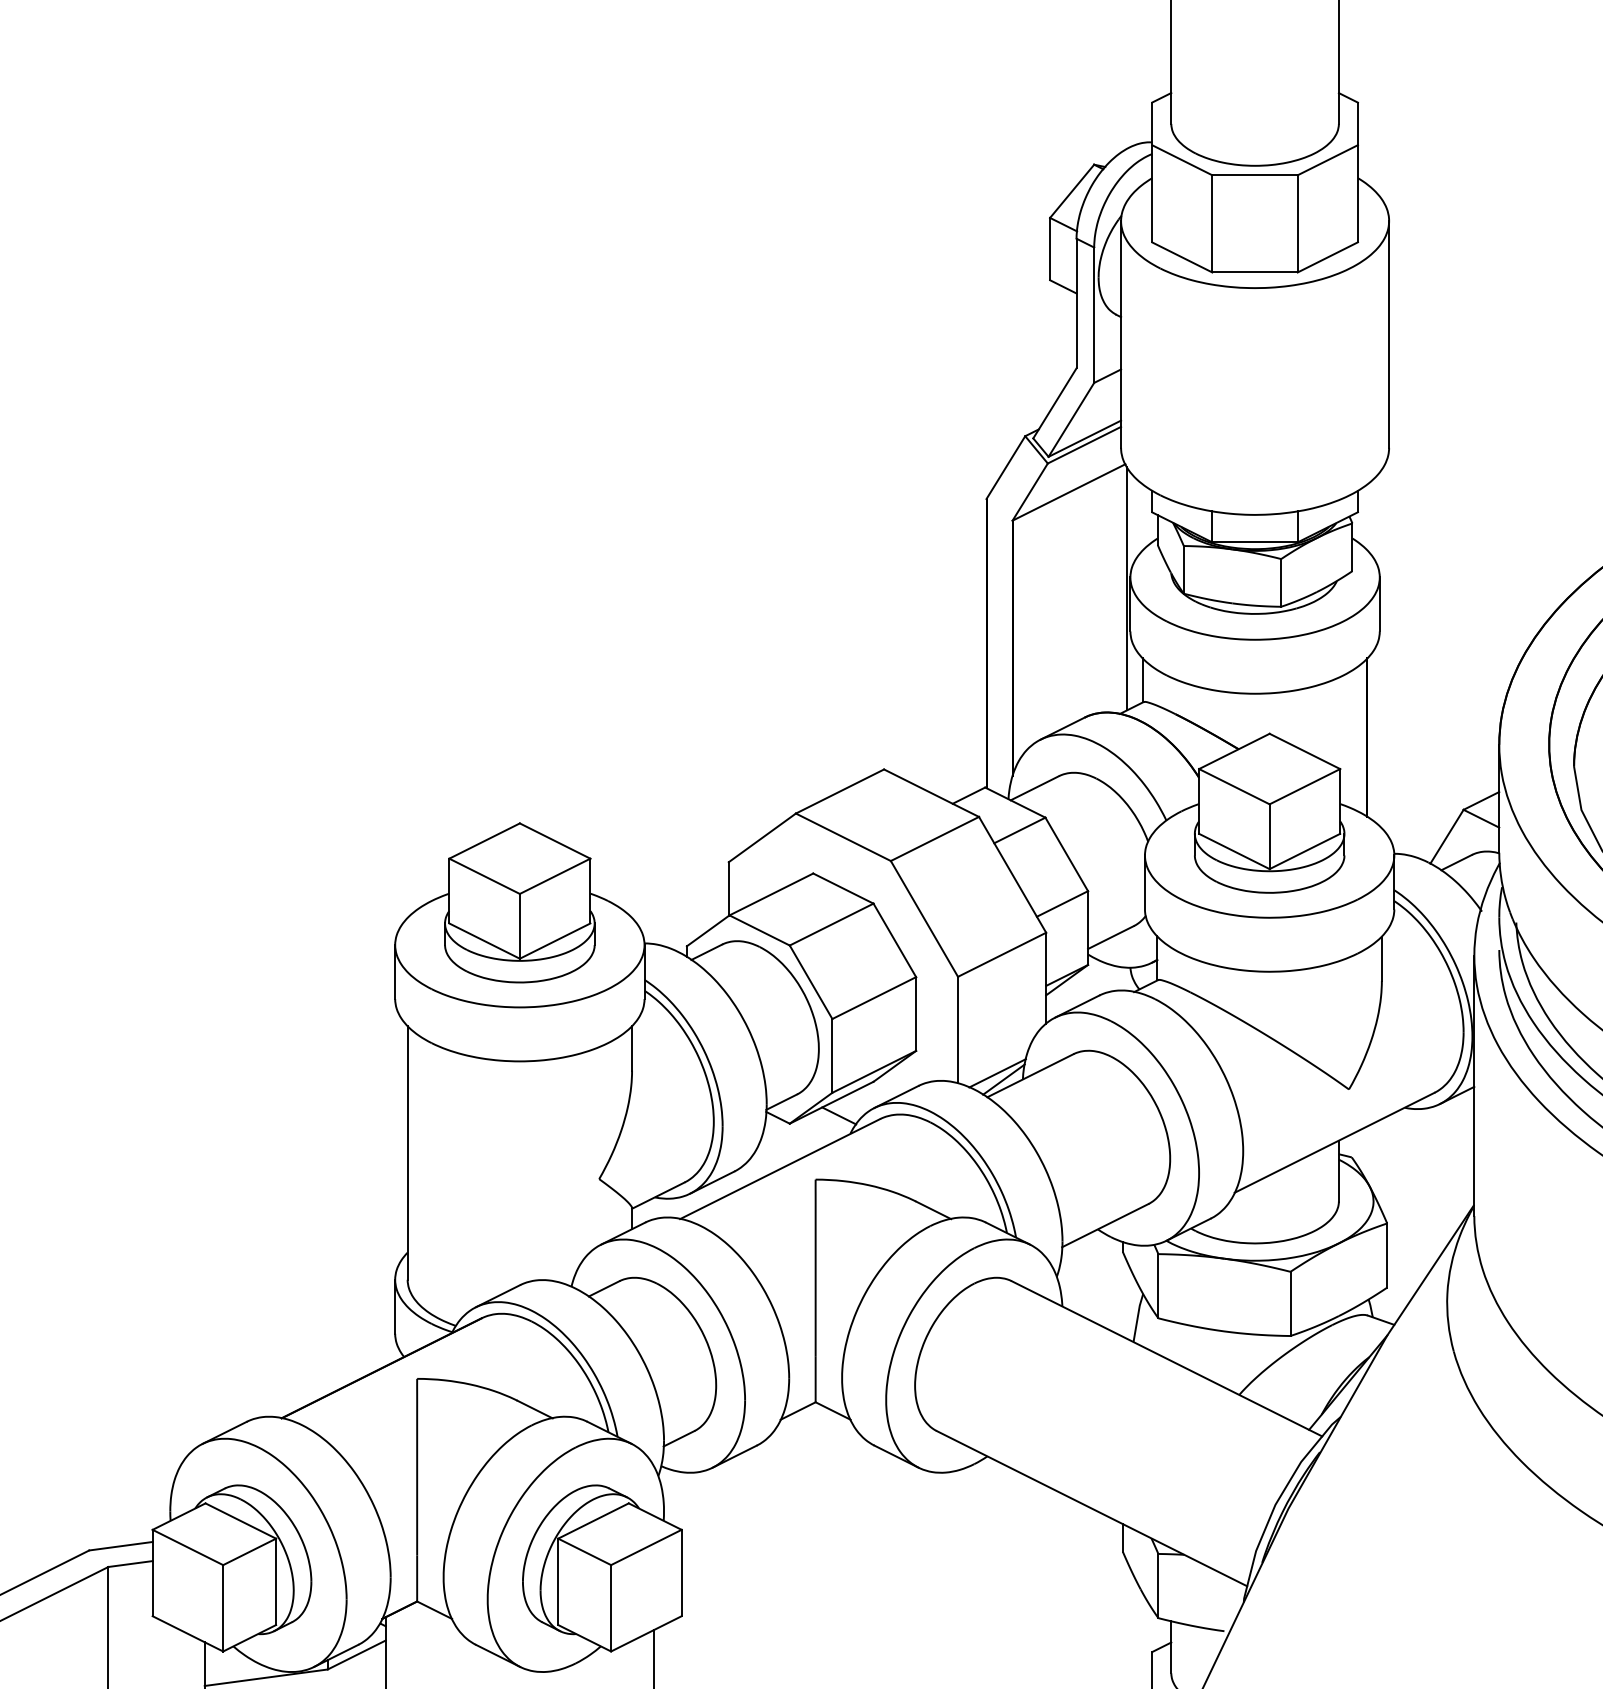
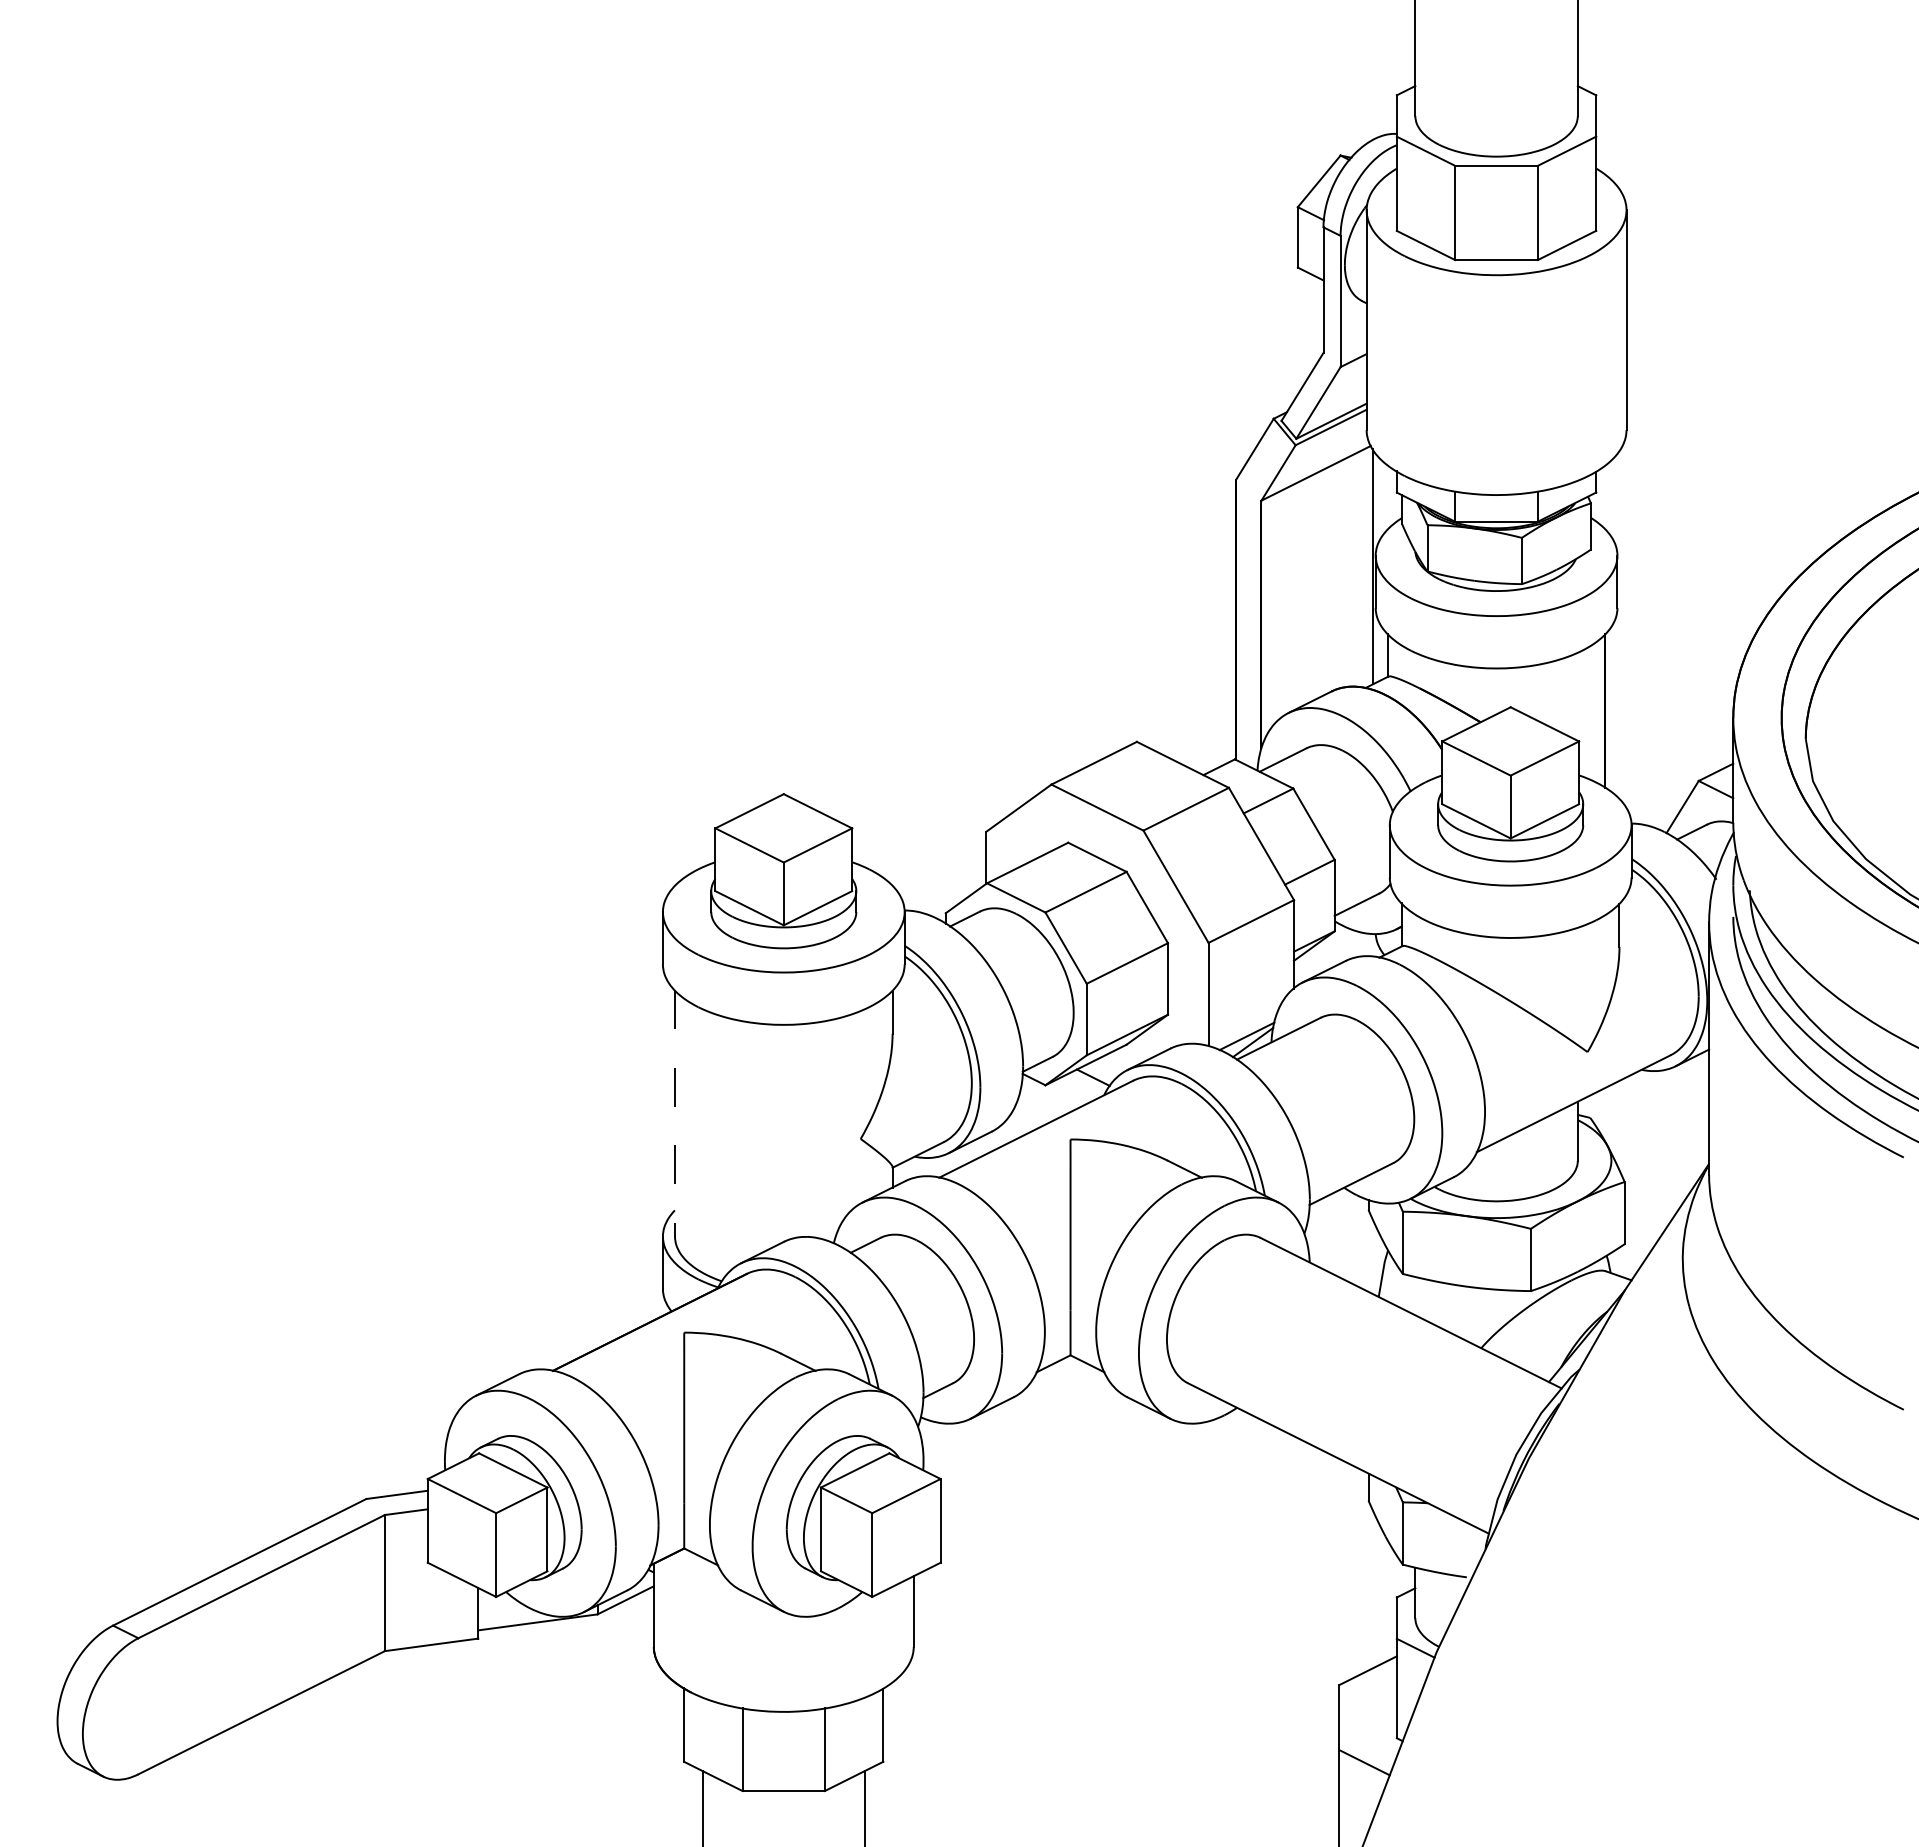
line: (408, 1153) -> (675, 1114), solid -> dashed

